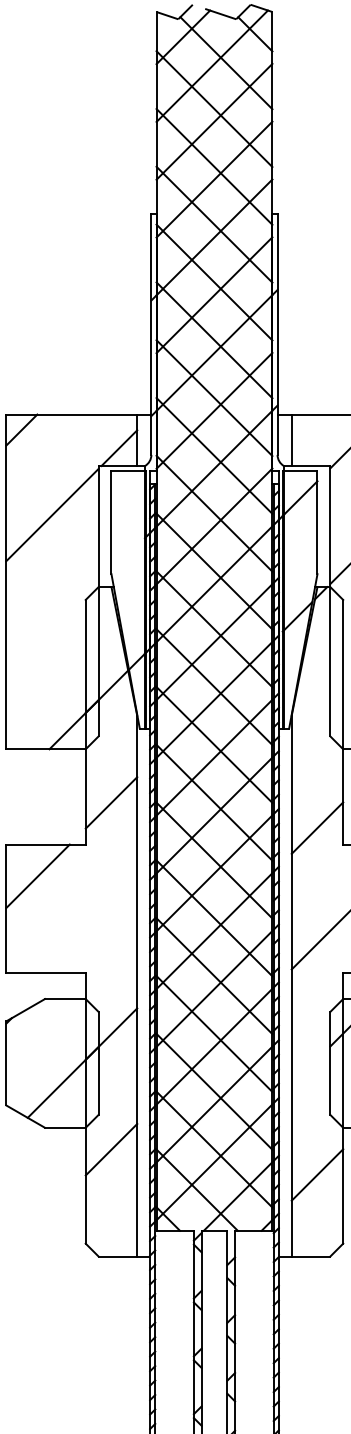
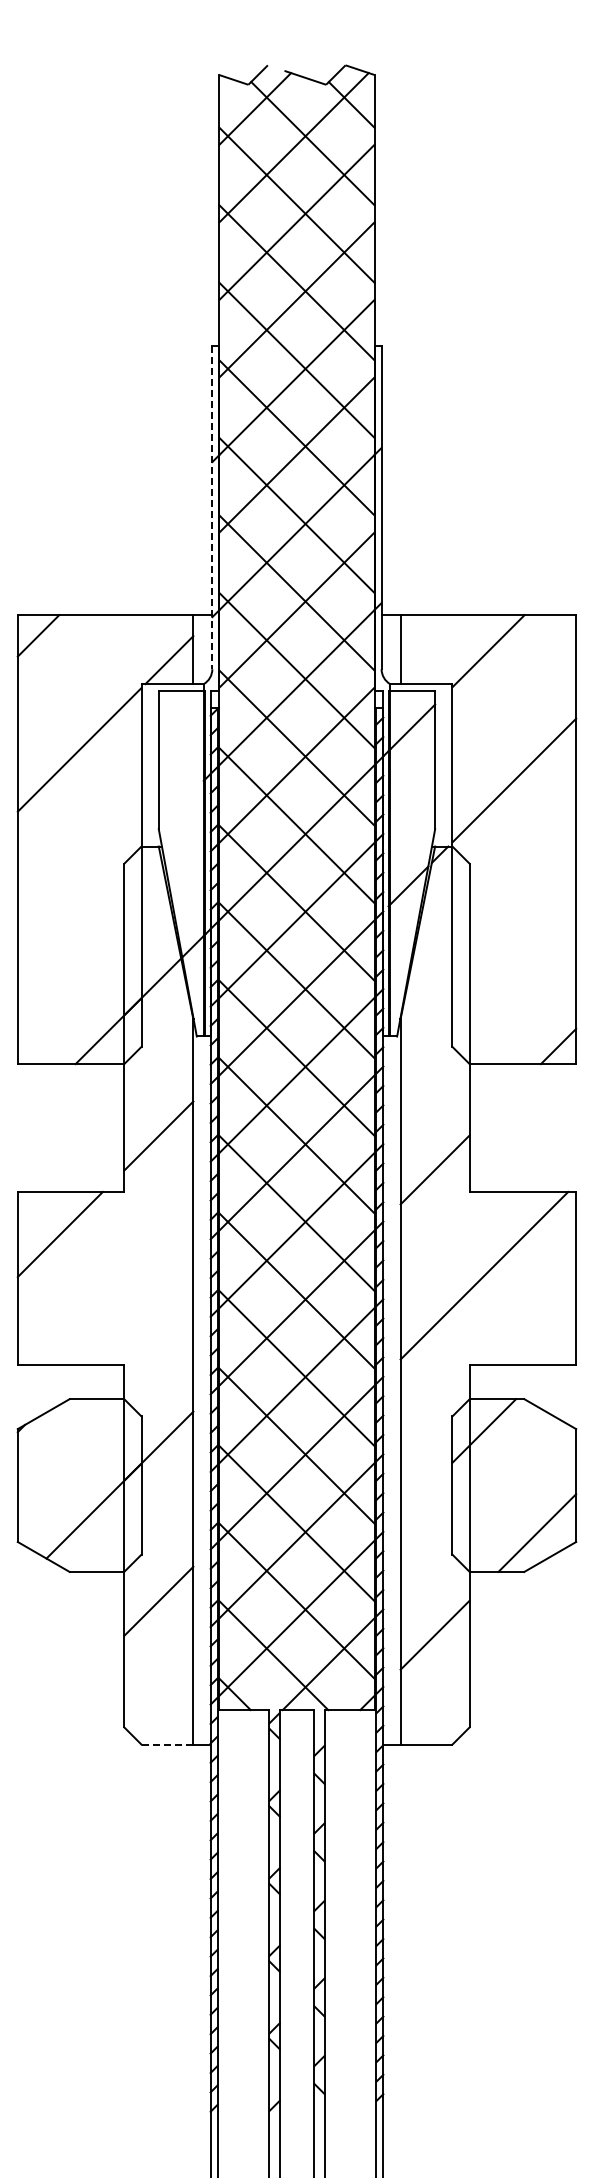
line: (151, 334) -> (212, 507), solid -> dashed
line: (117, 1256) -> (167, 1744), solid -> dashed

